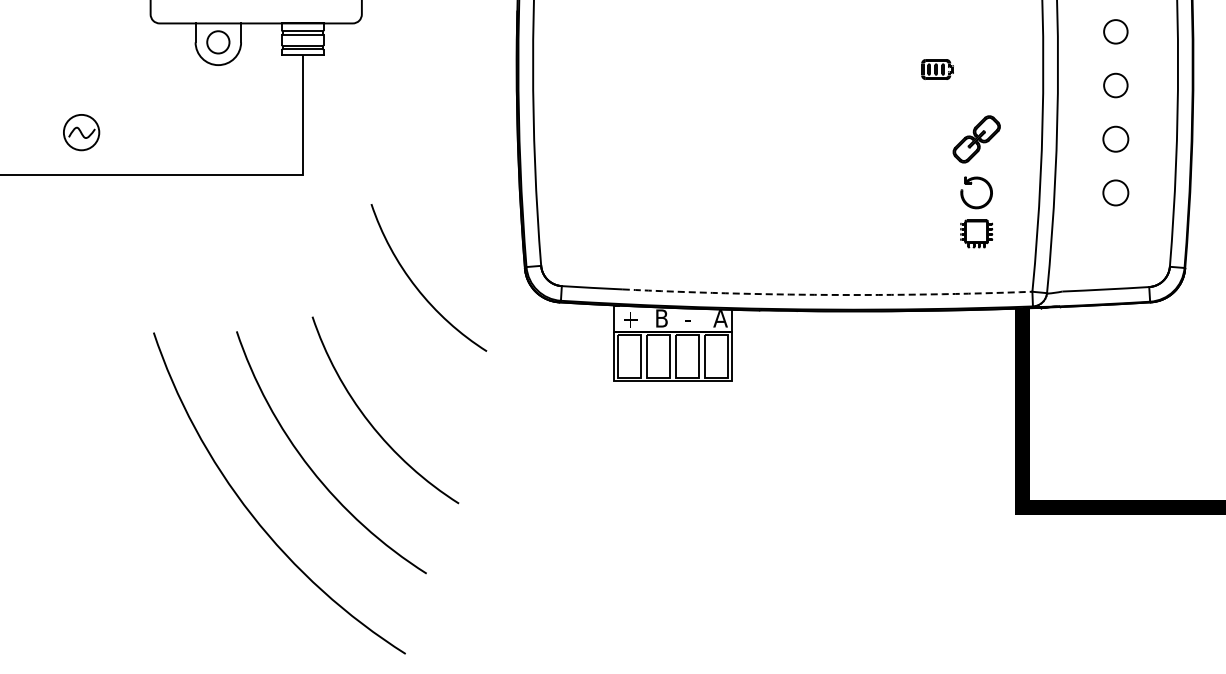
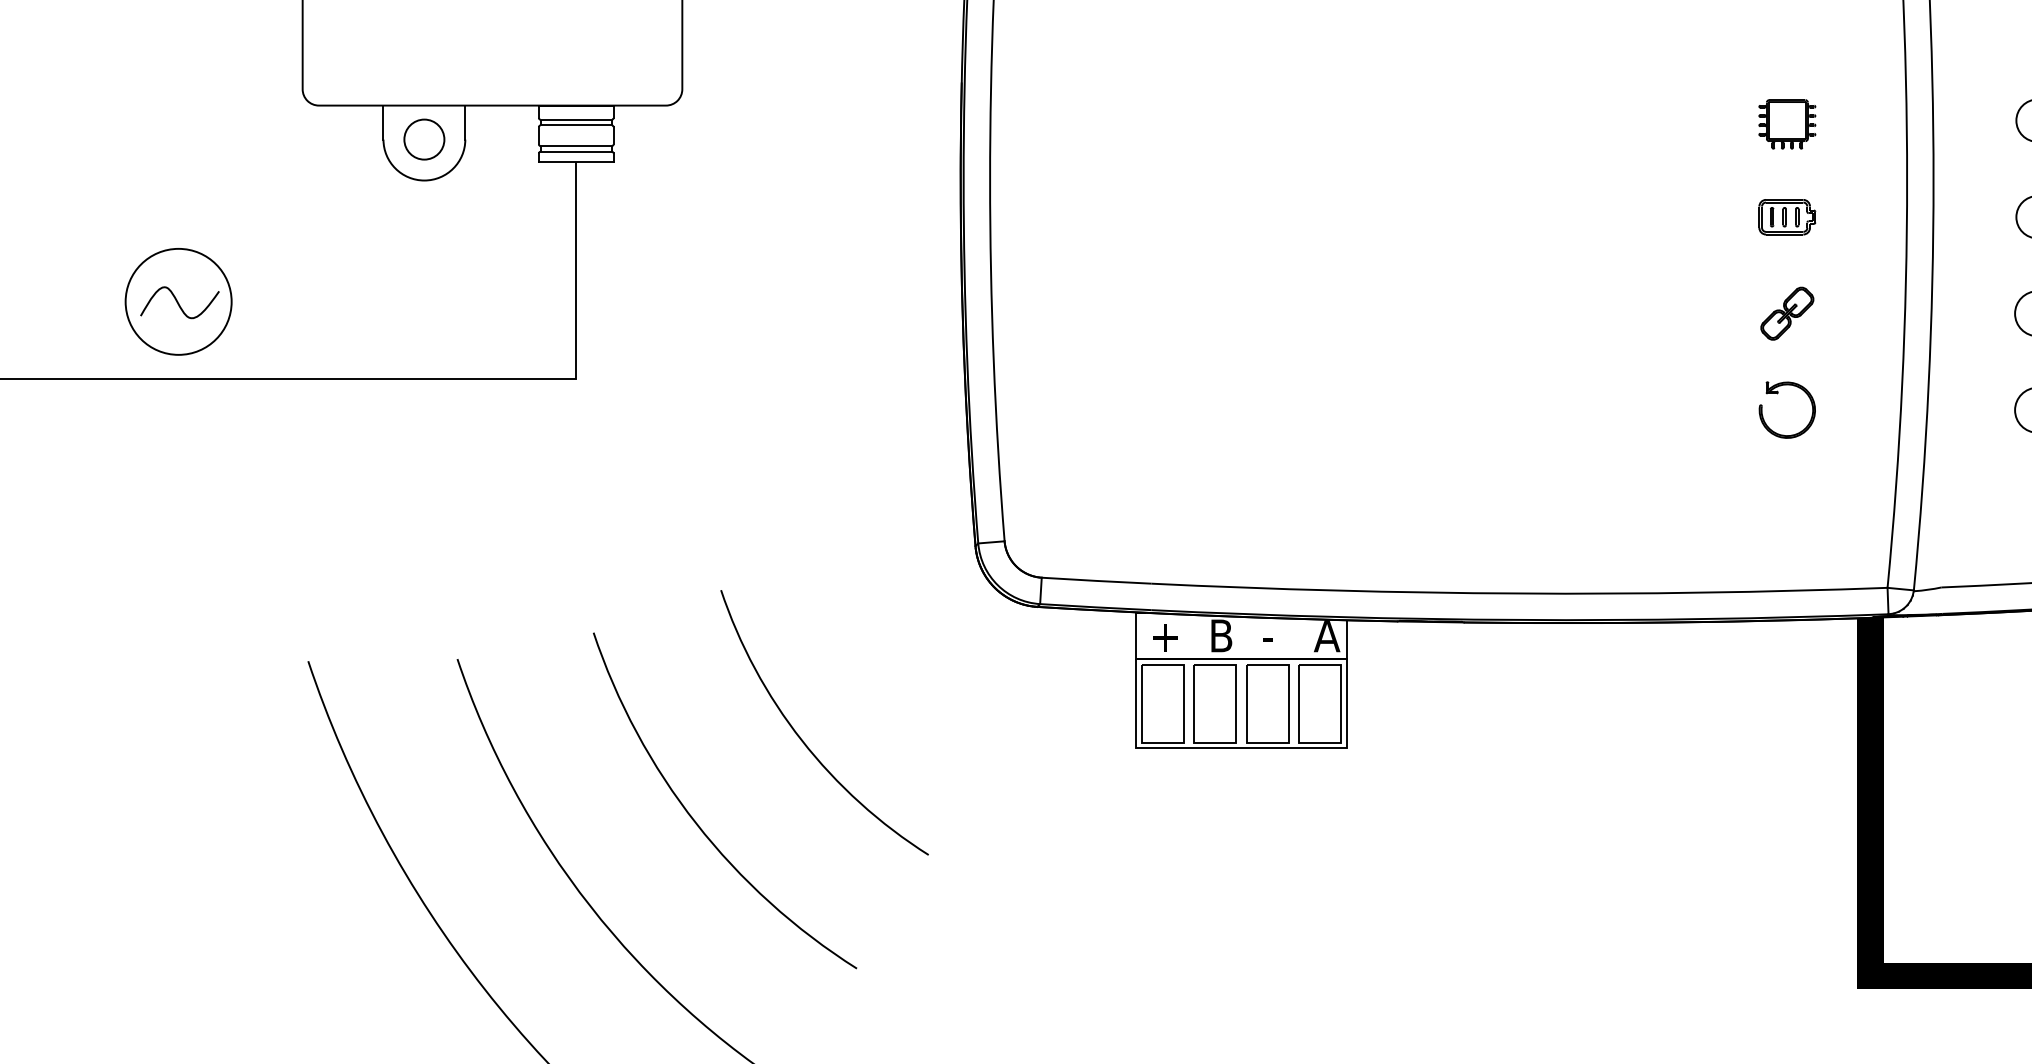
part: (937, 69) -> (1787, 217), moved
part: (81, 132) -> (178, 301), size x1.67
part: (976, 138) -> (1787, 312), size x0.62
part: (976, 233) -> (1787, 123), moved
arc: (415, 284) -> (800, 734), moved
arc: (827, 294) -> (1519, 592), dashed -> solid

